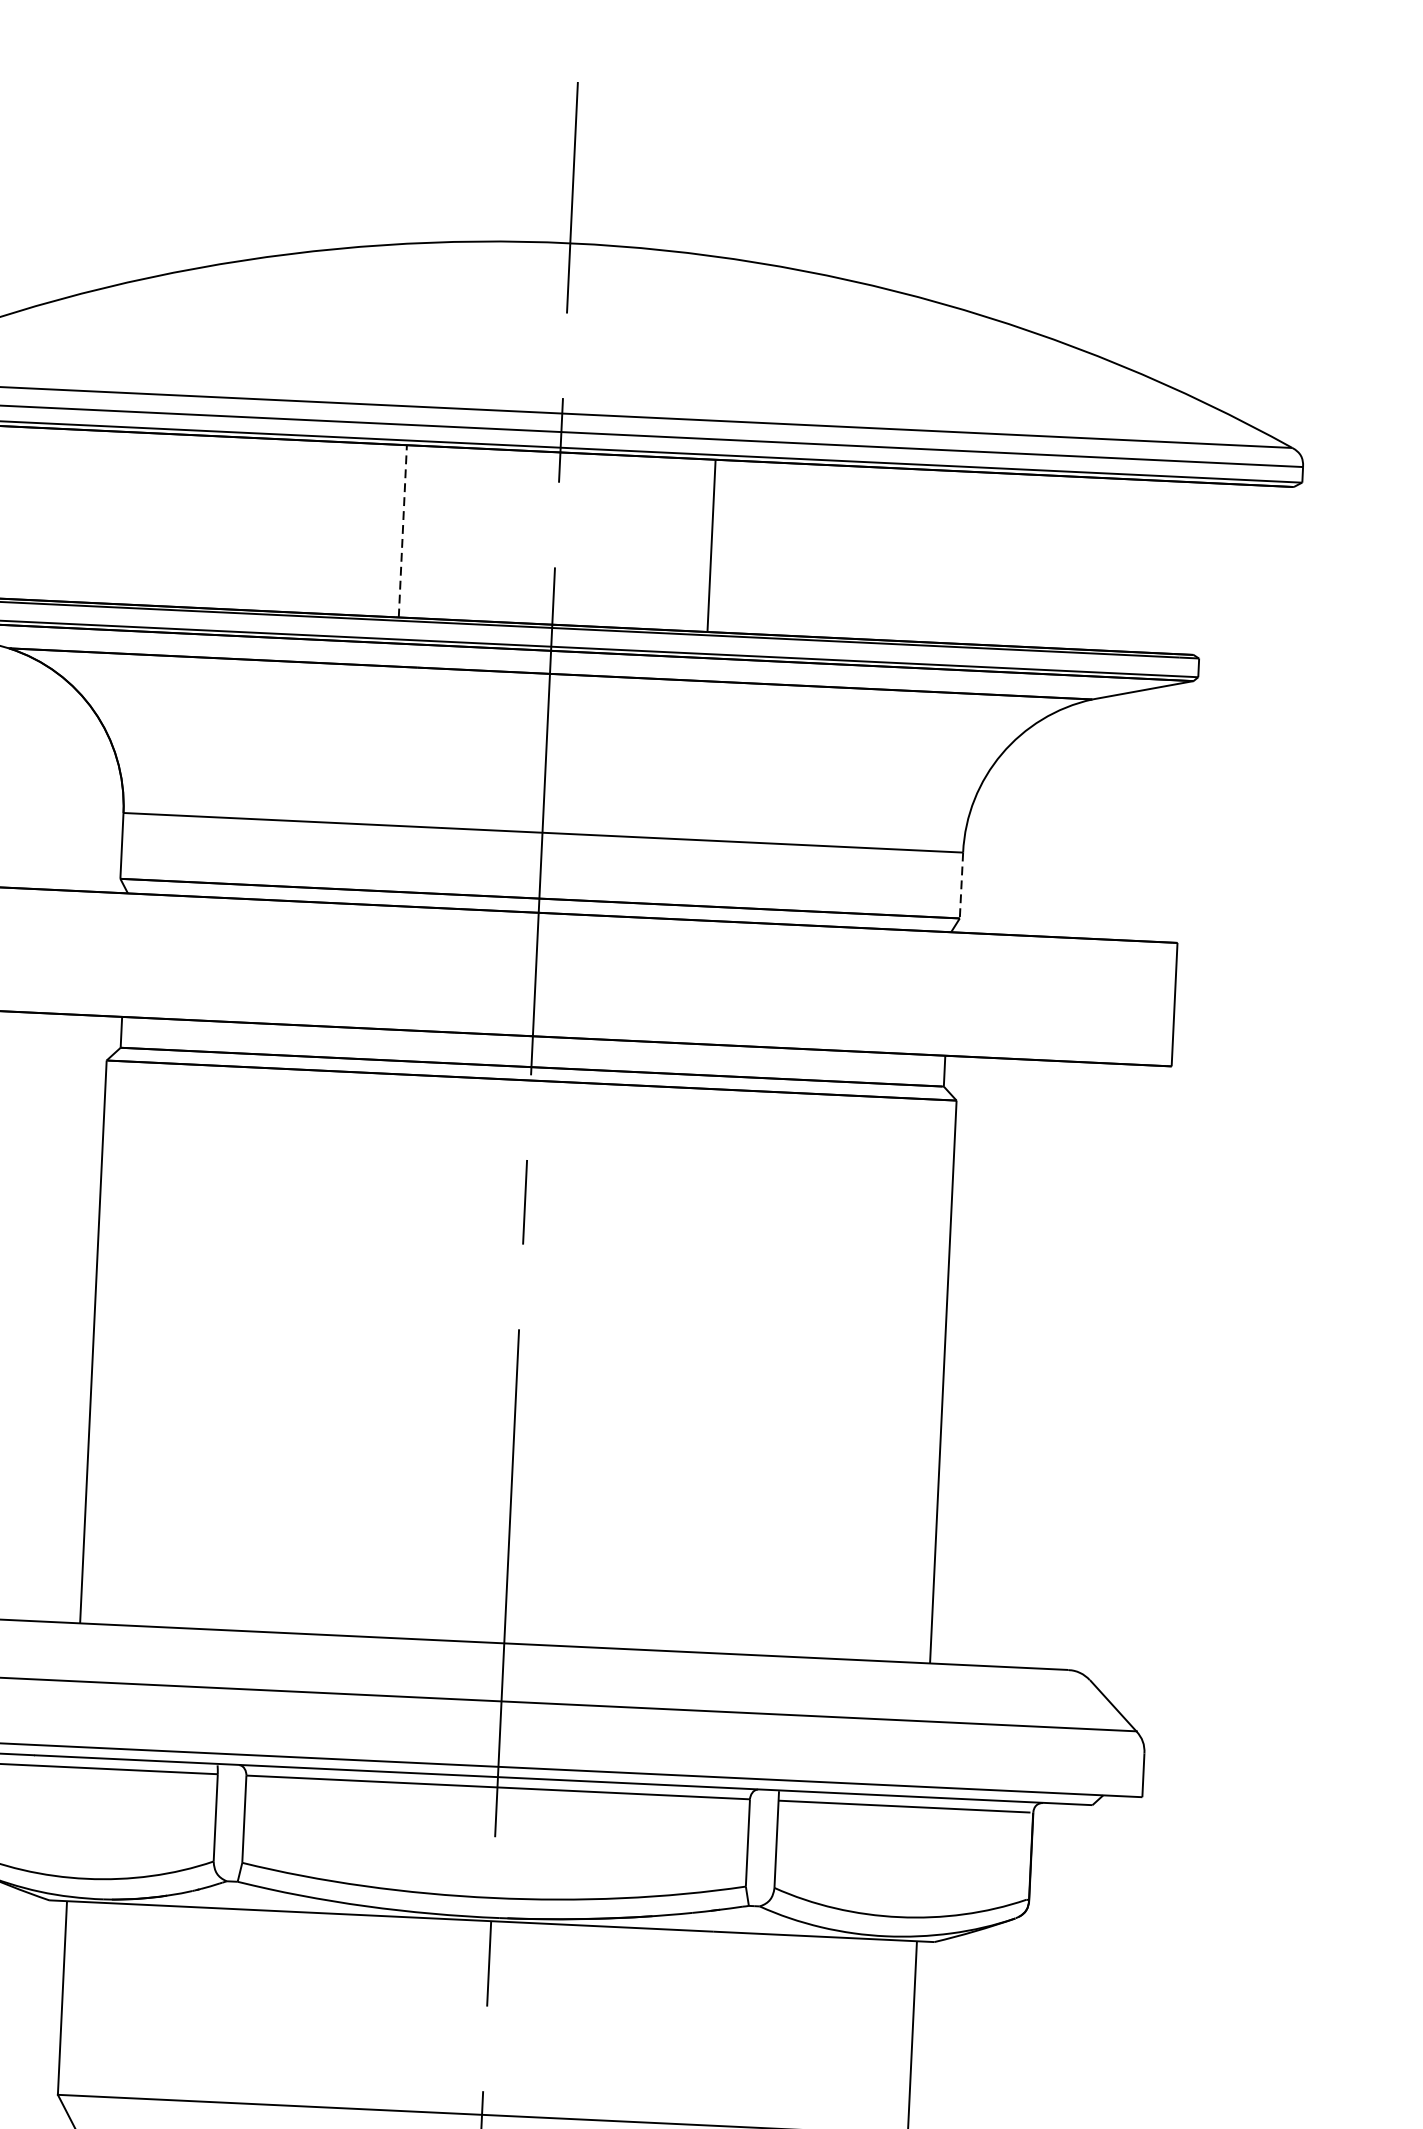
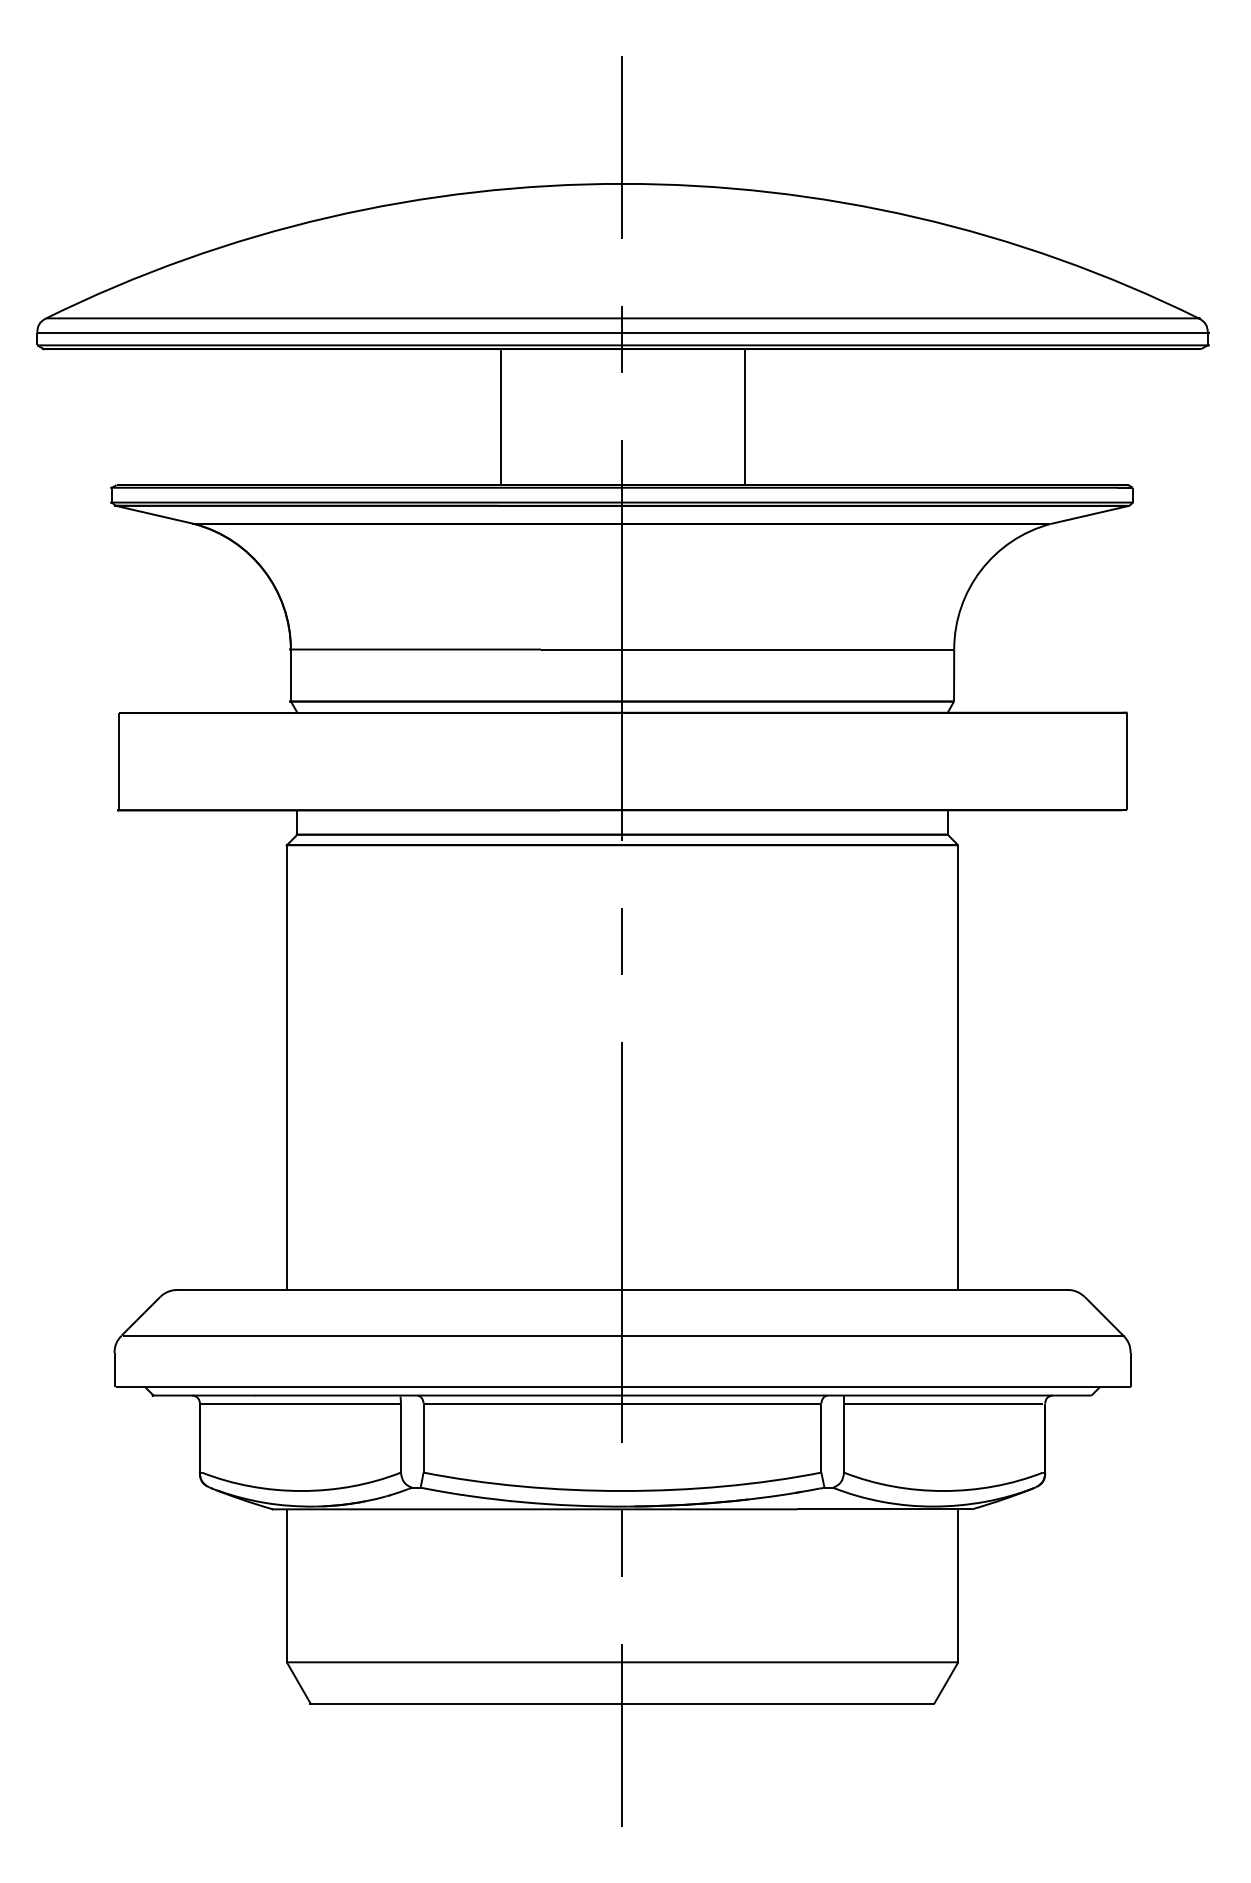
line: (402, 530) -> (500, 416), dashed -> solid
line: (961, 886) -> (954, 676), dashed -> solid

